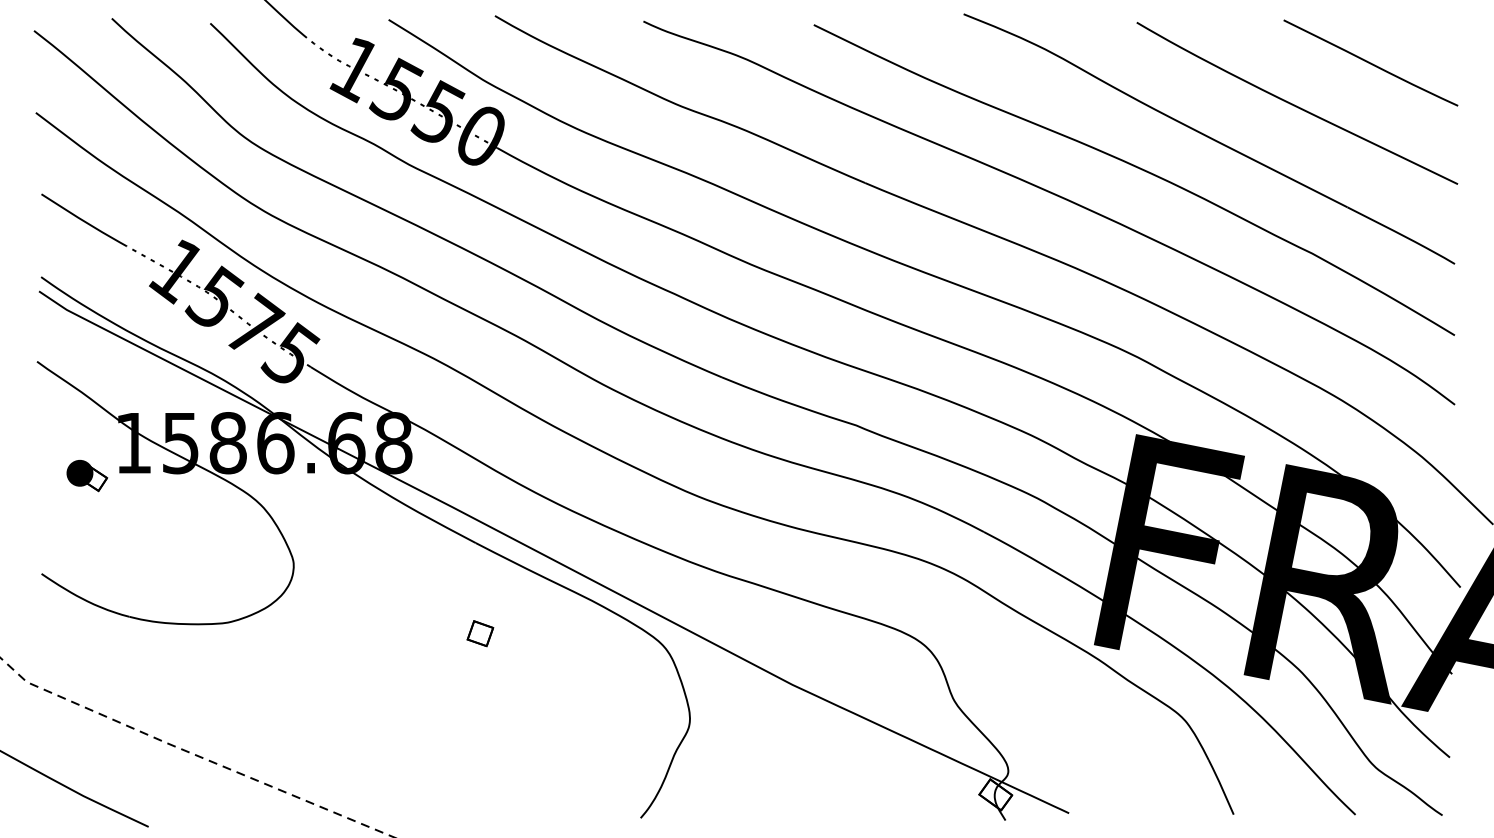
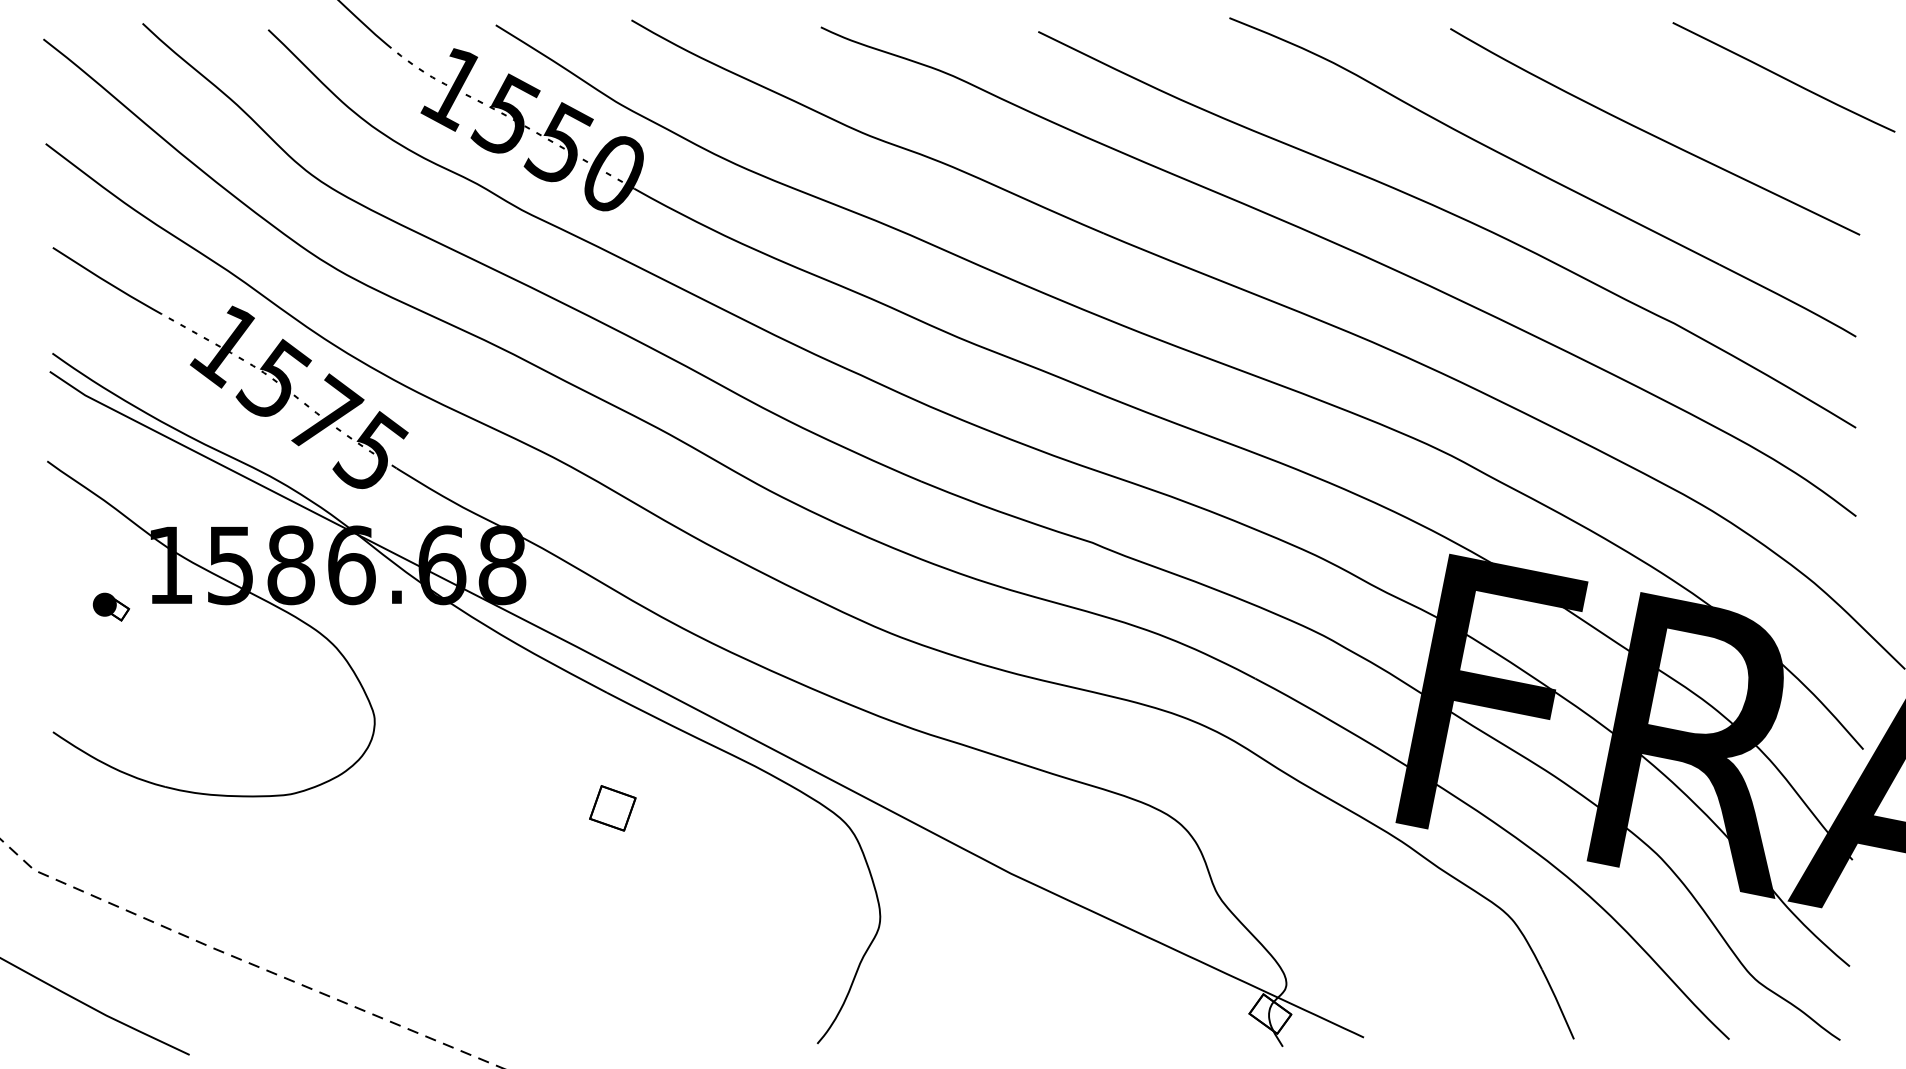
curve: (1370, 63) -> (1783, 77), moved
part: (87, 475) -> (111, 606), size x0.7
part: (480, 633) -> (612, 808), size x1.4

